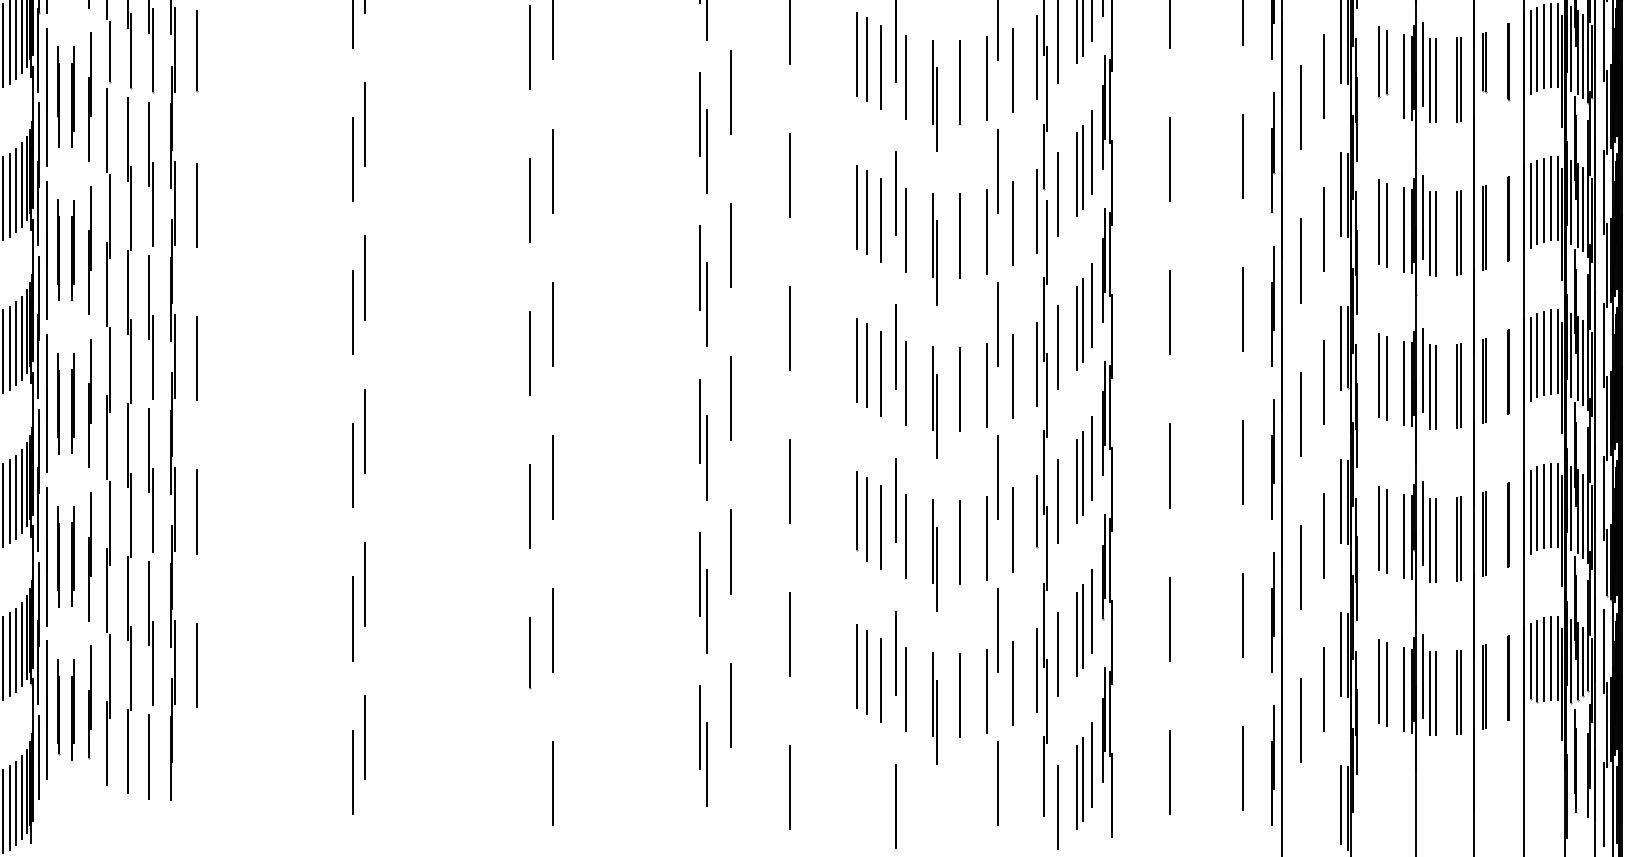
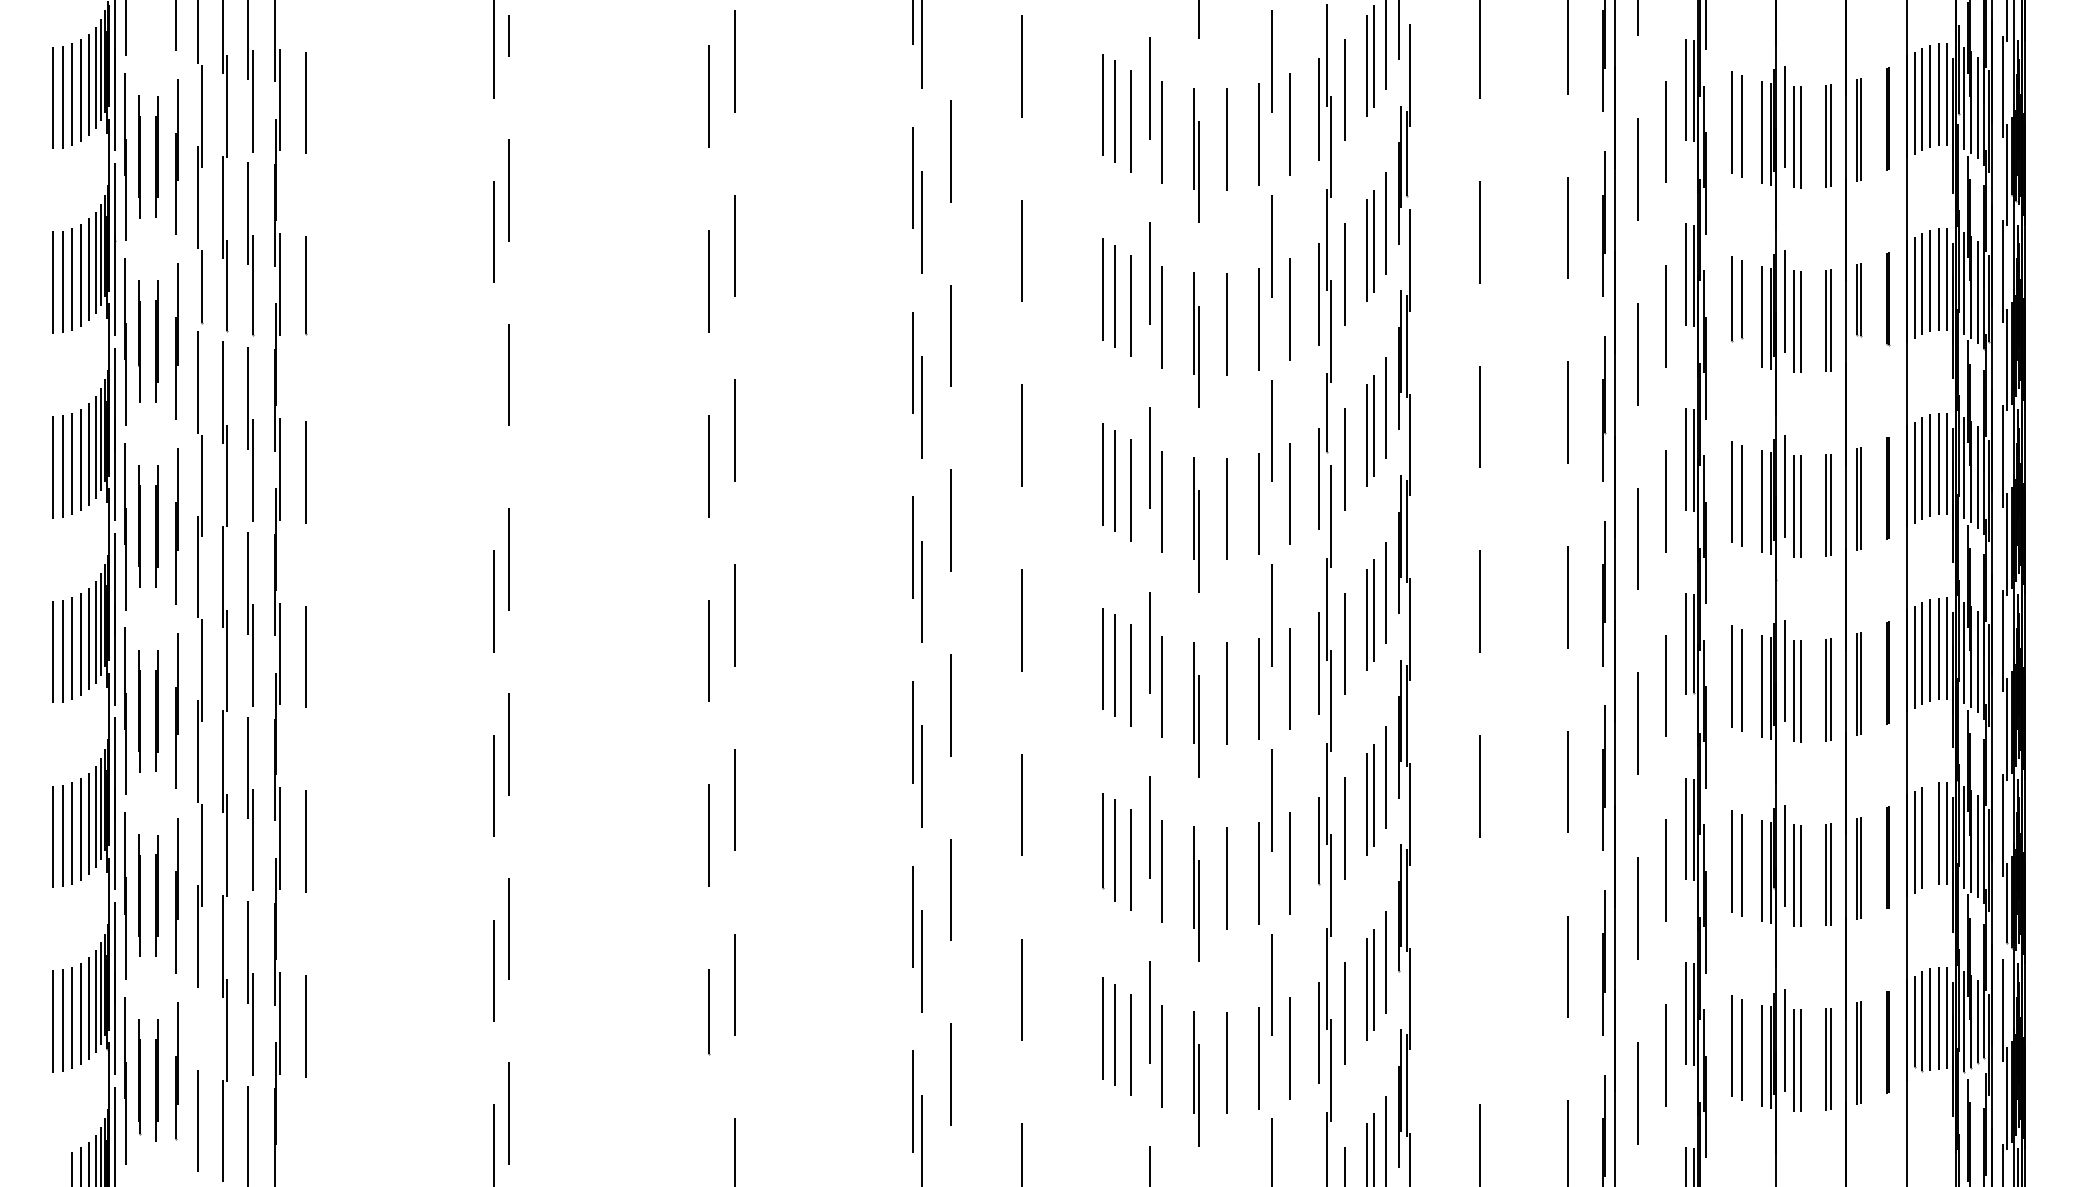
line: (352, 159) -> (494, 416), removed
line: (1543, 505) -> (1930, 834), removed
line: (1169, 618) -> (1479, 970), removed
line: (109, 675) -> (201, 1039), removed

